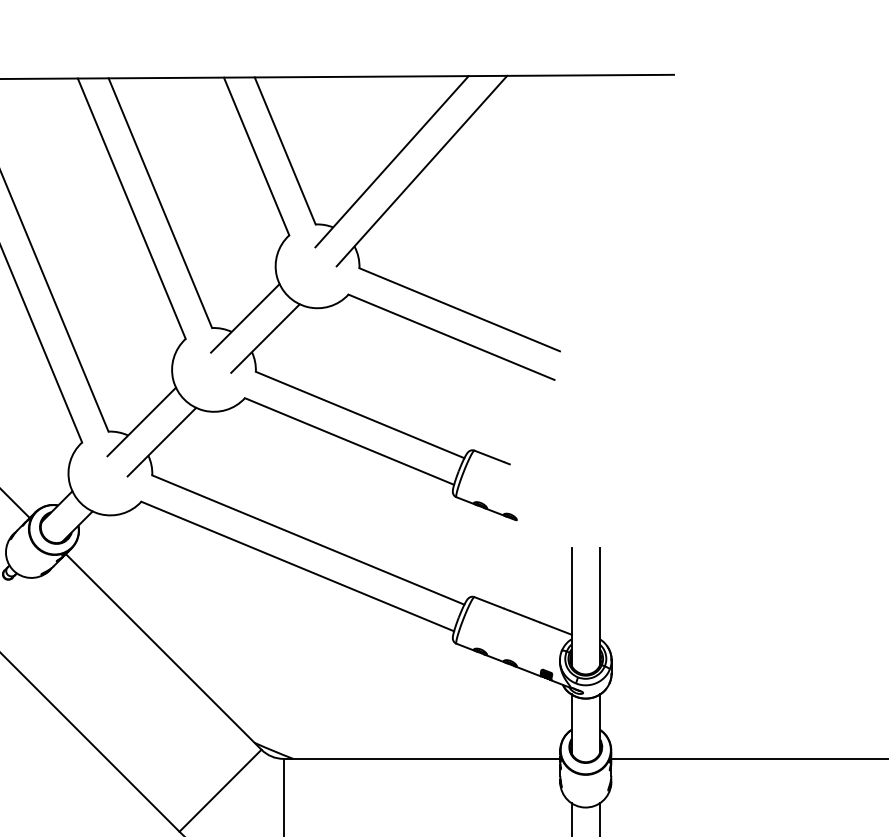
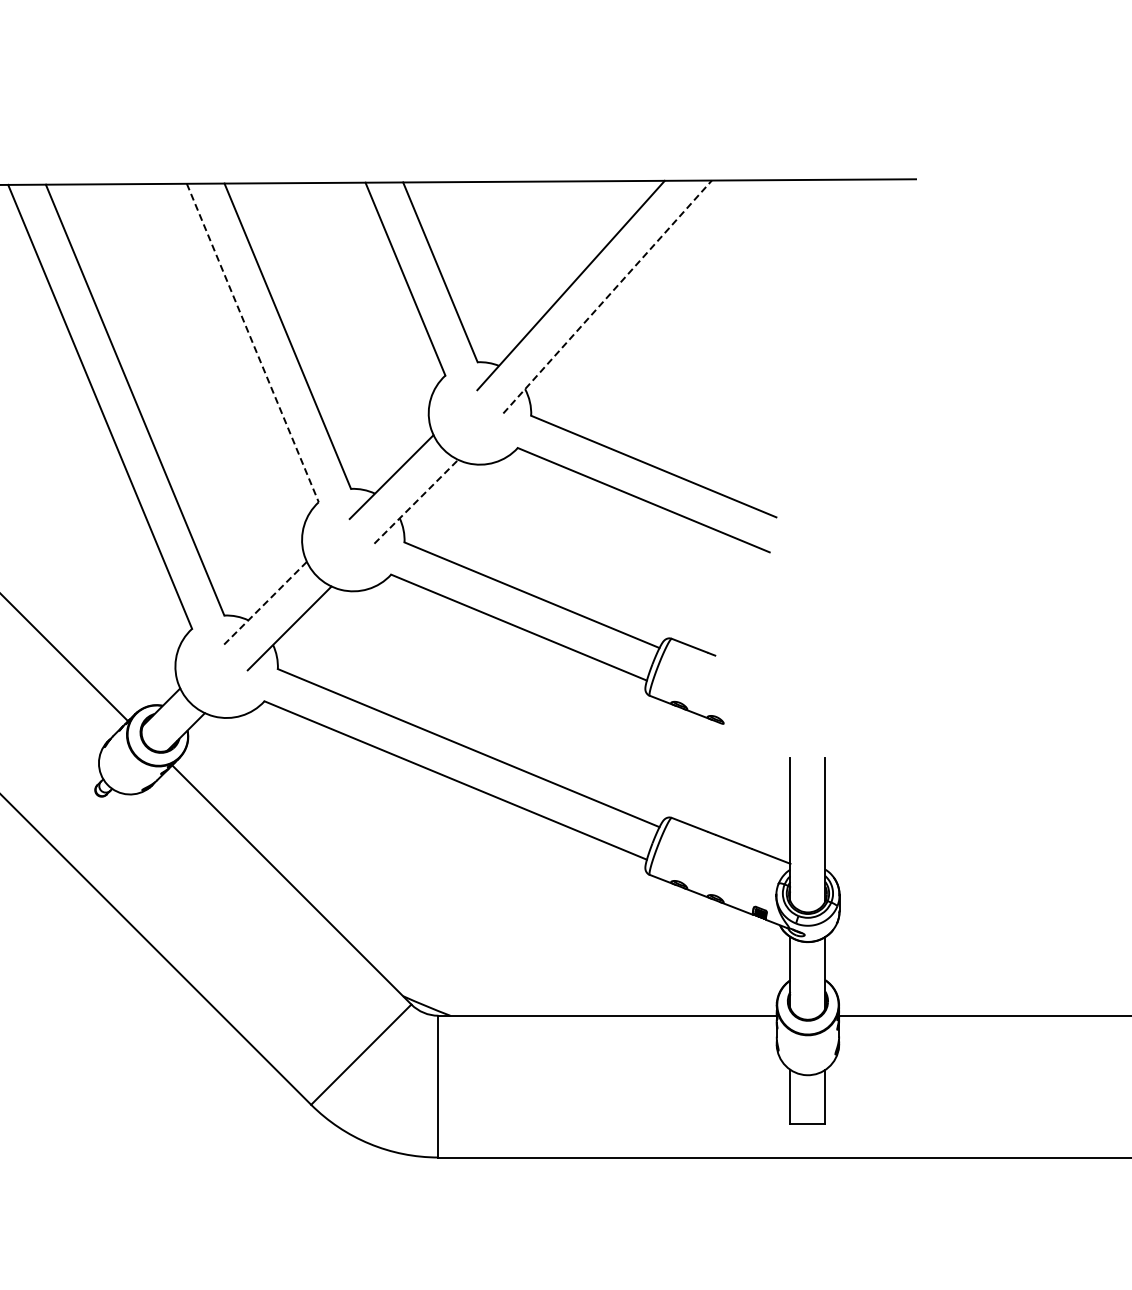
line: (421, 170) -> (607, 296), solid -> dashed
line: (132, 209) -> (253, 343), solid -> dashed
line: (265, 338) -> (416, 501), solid -> dashed
line: (141, 422) -> (264, 604), solid -> dashed

